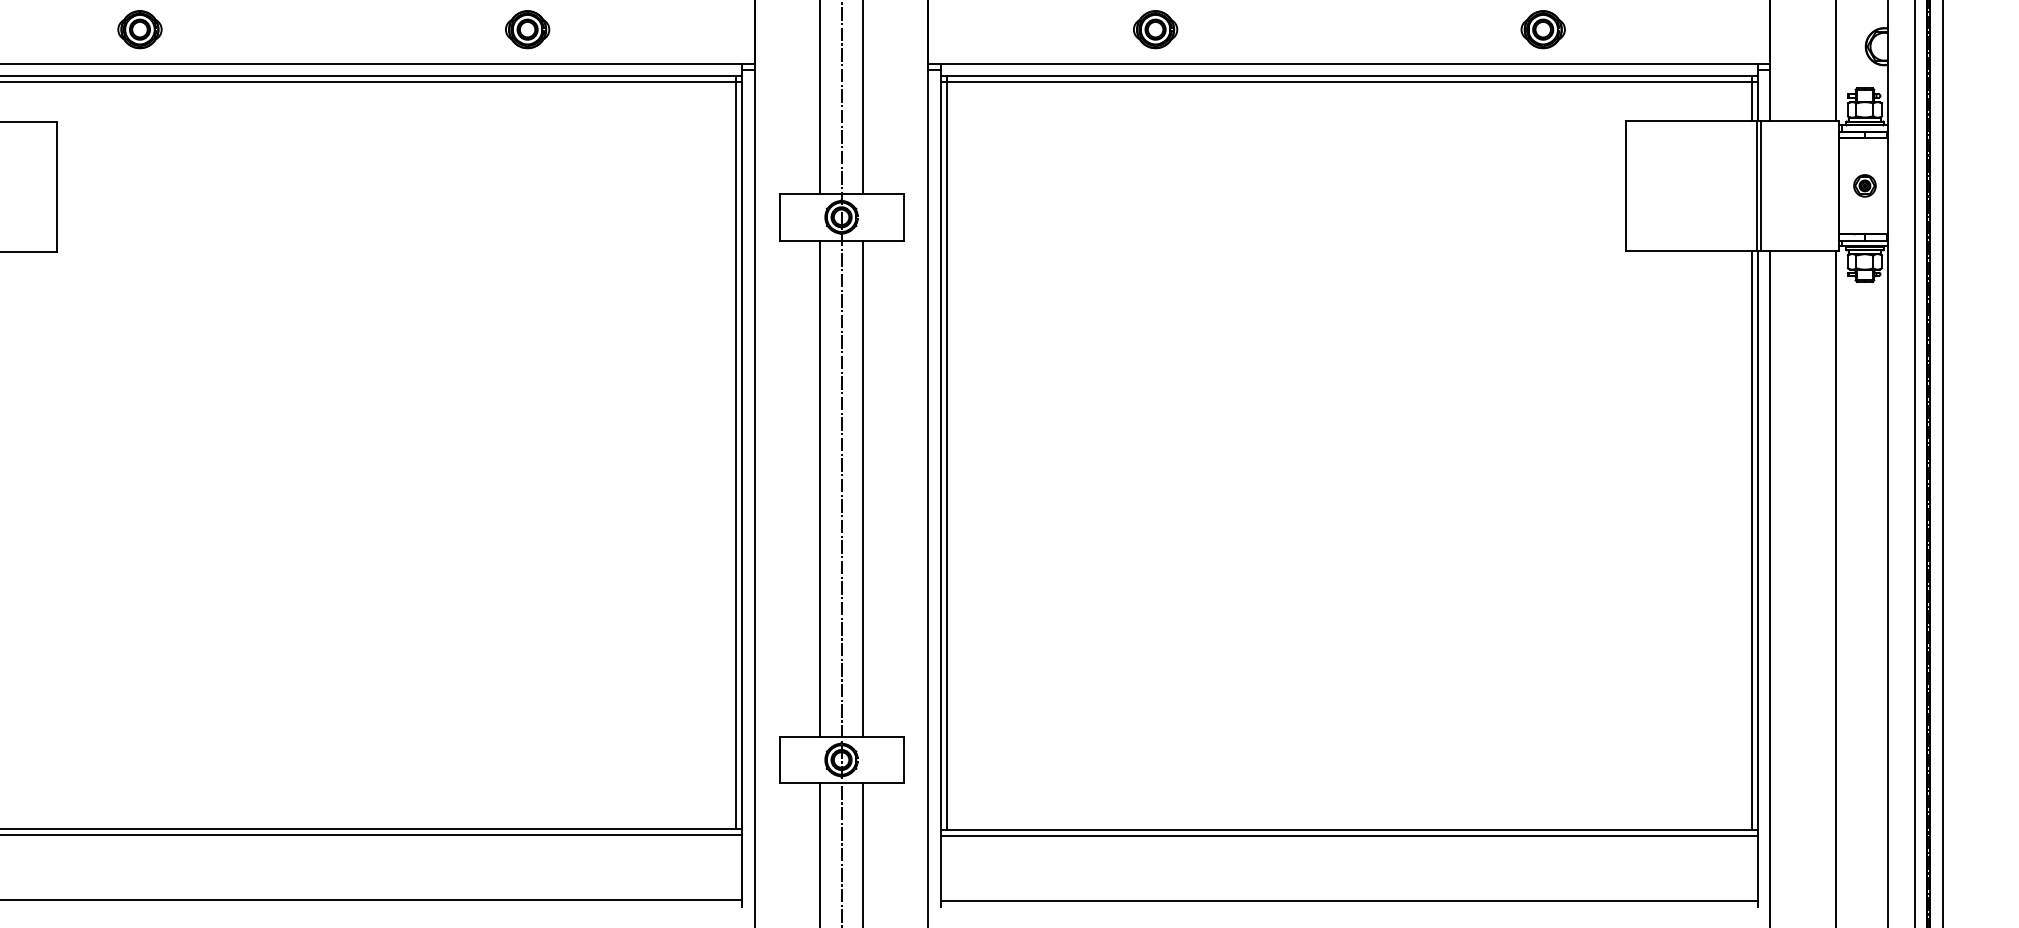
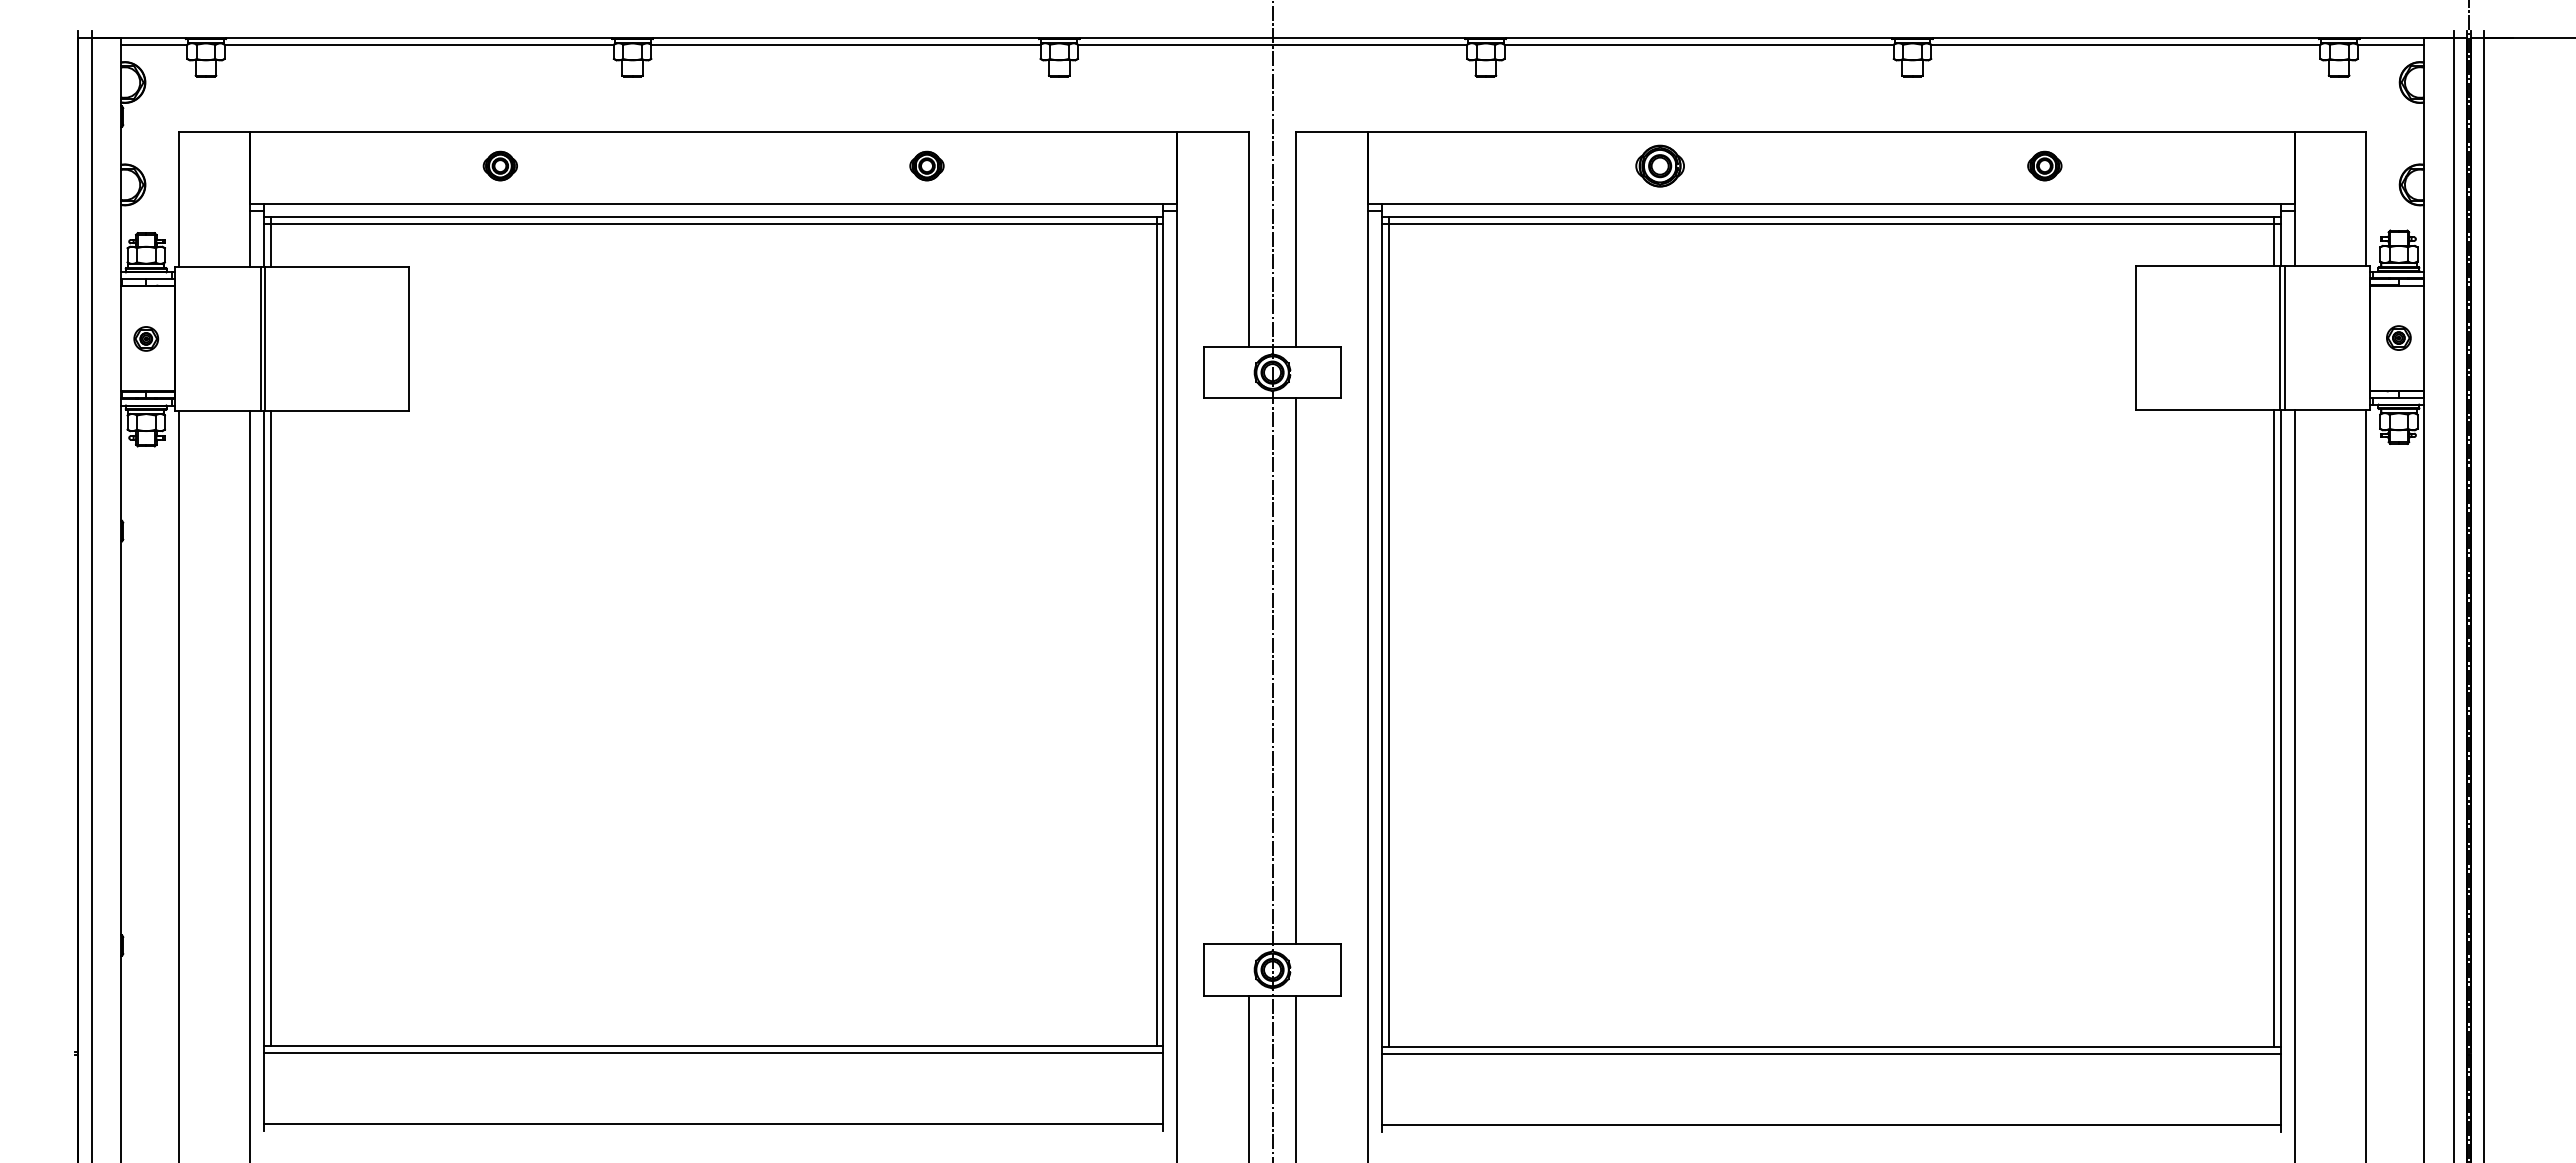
part: (140, 29) -> (500, 165), size x0.7
part: (527, 29) -> (926, 165), size x0.7
part: (1155, 29) -> (1659, 165), moved
part: (1542, 29) -> (2044, 165), size x0.7
line: (819, 488) -> (1248, 671), removed

